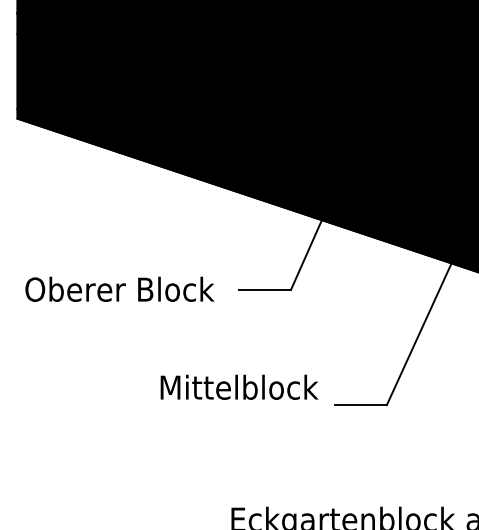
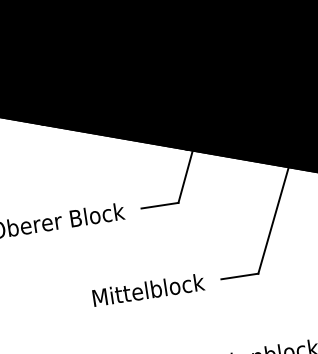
text: (239, 386) -> (148, 289), moved

